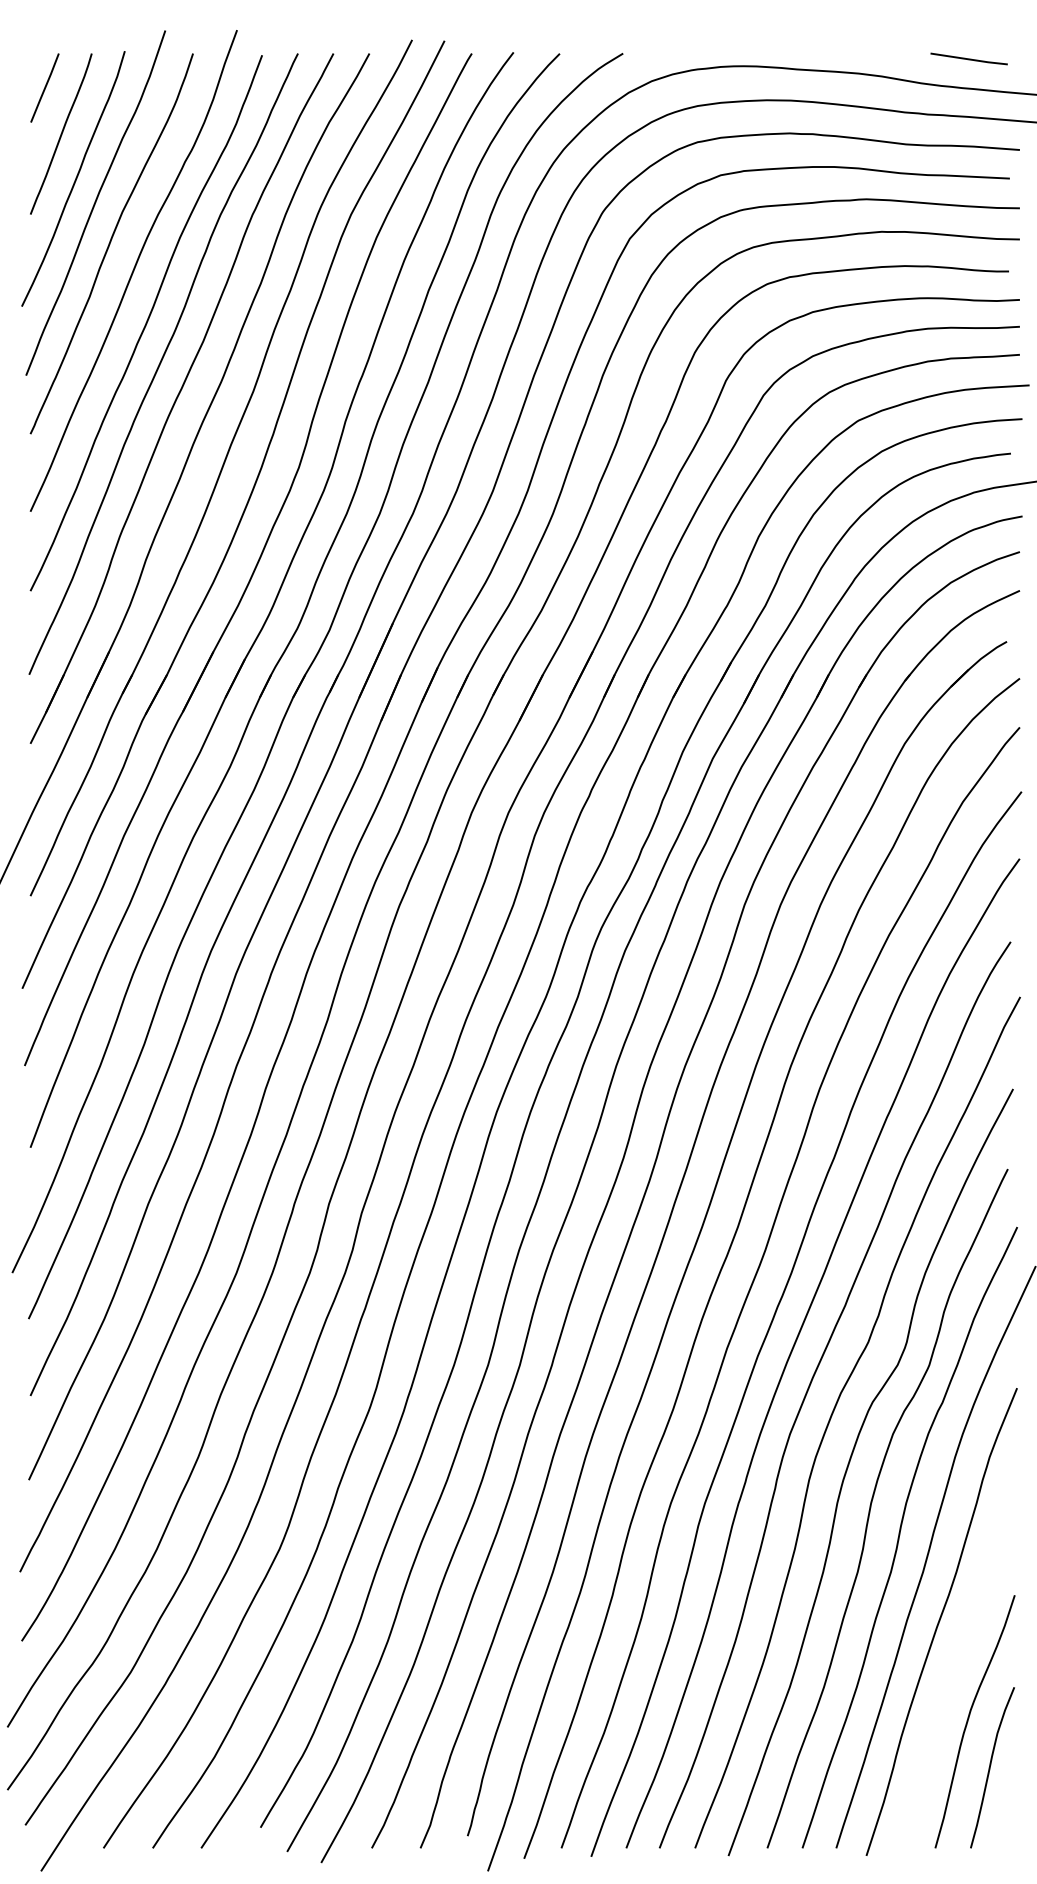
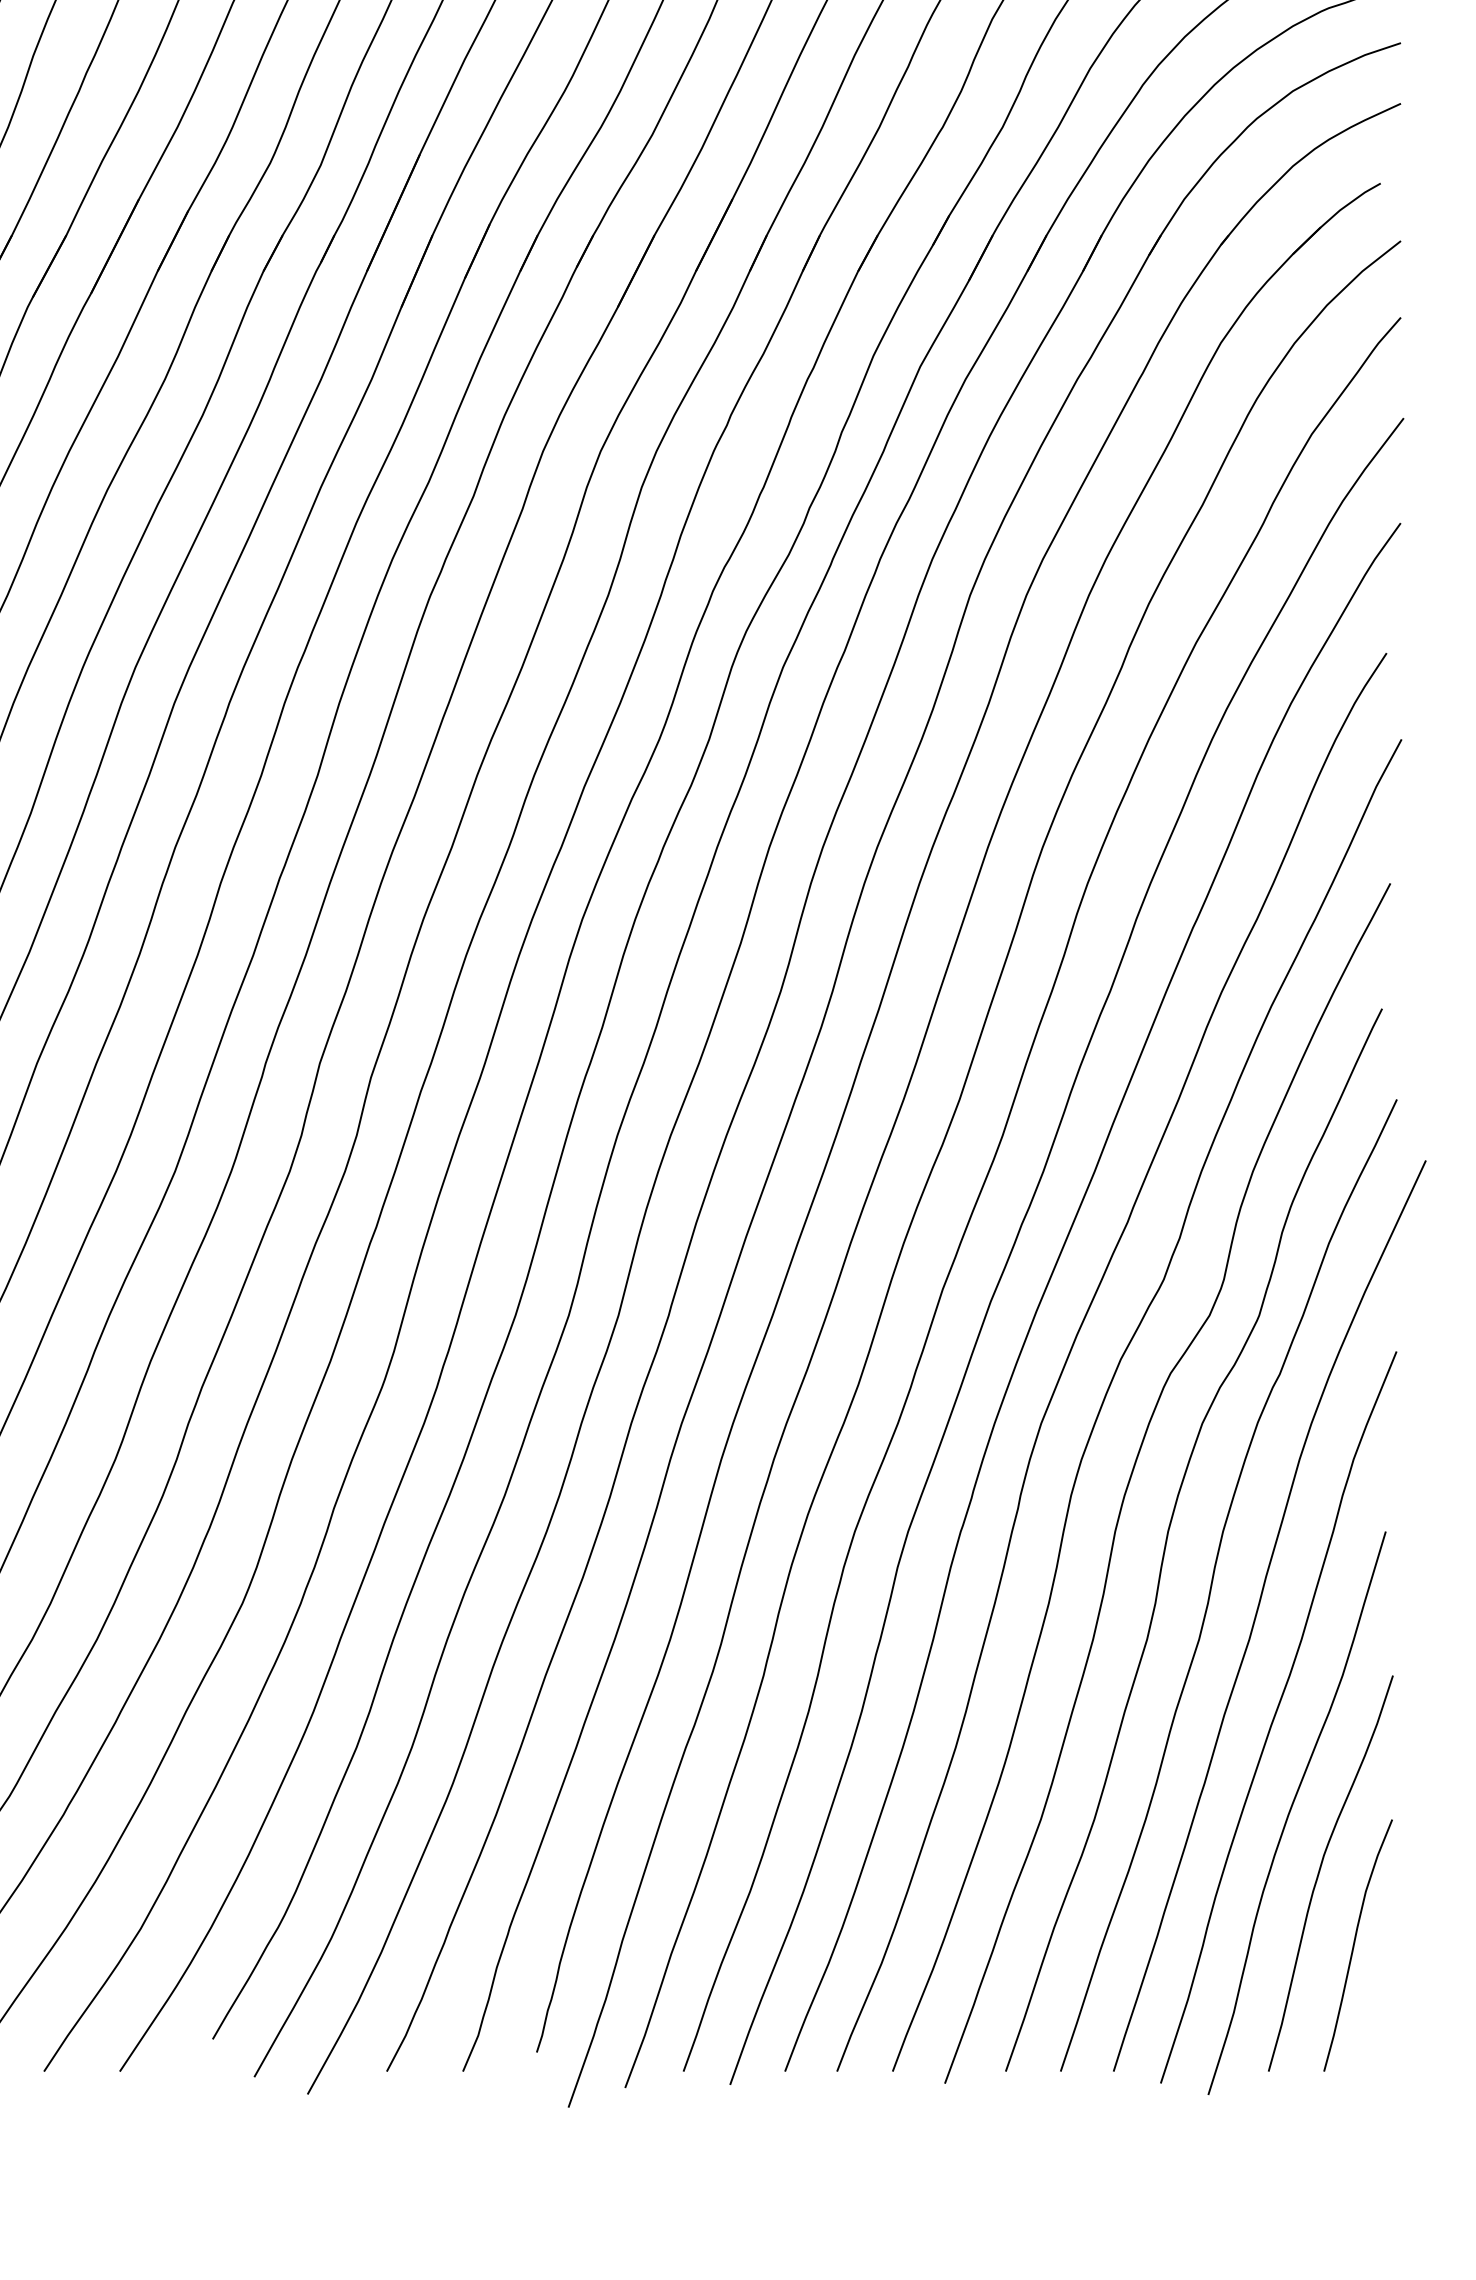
curve: (950, 1681) -> (1292, 1810), added

